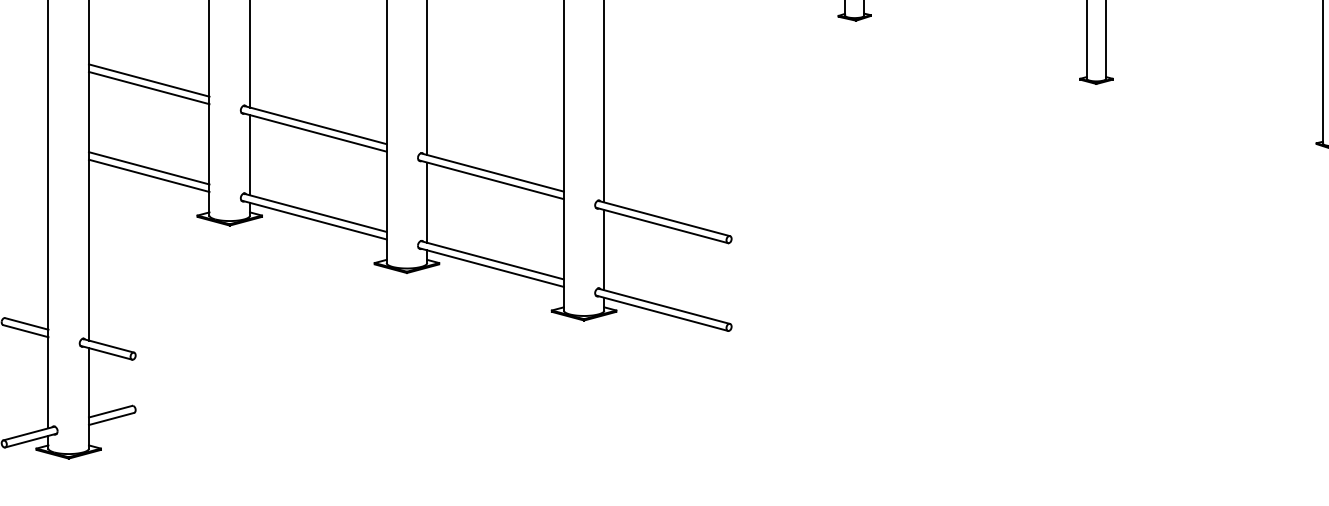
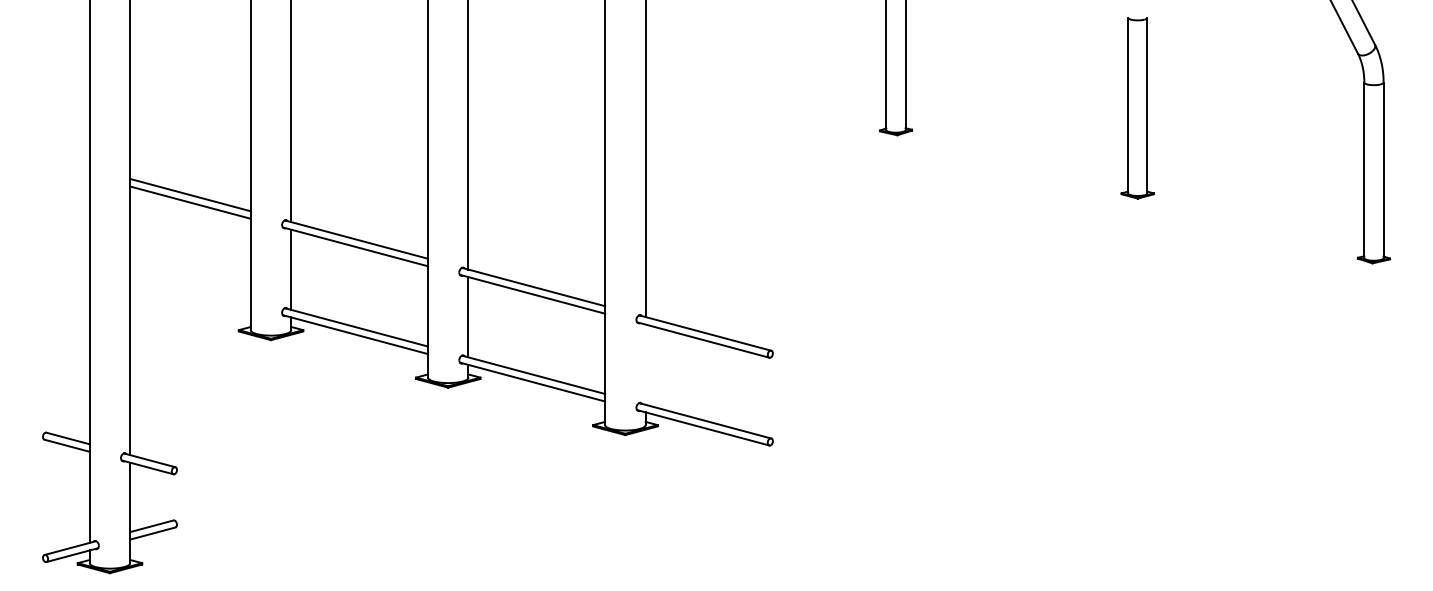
line: (149, 167) -> (190, 282), removed
line: (149, 175) -> (190, 290), removed
line: (604, 249) -> (645, 364), removed

